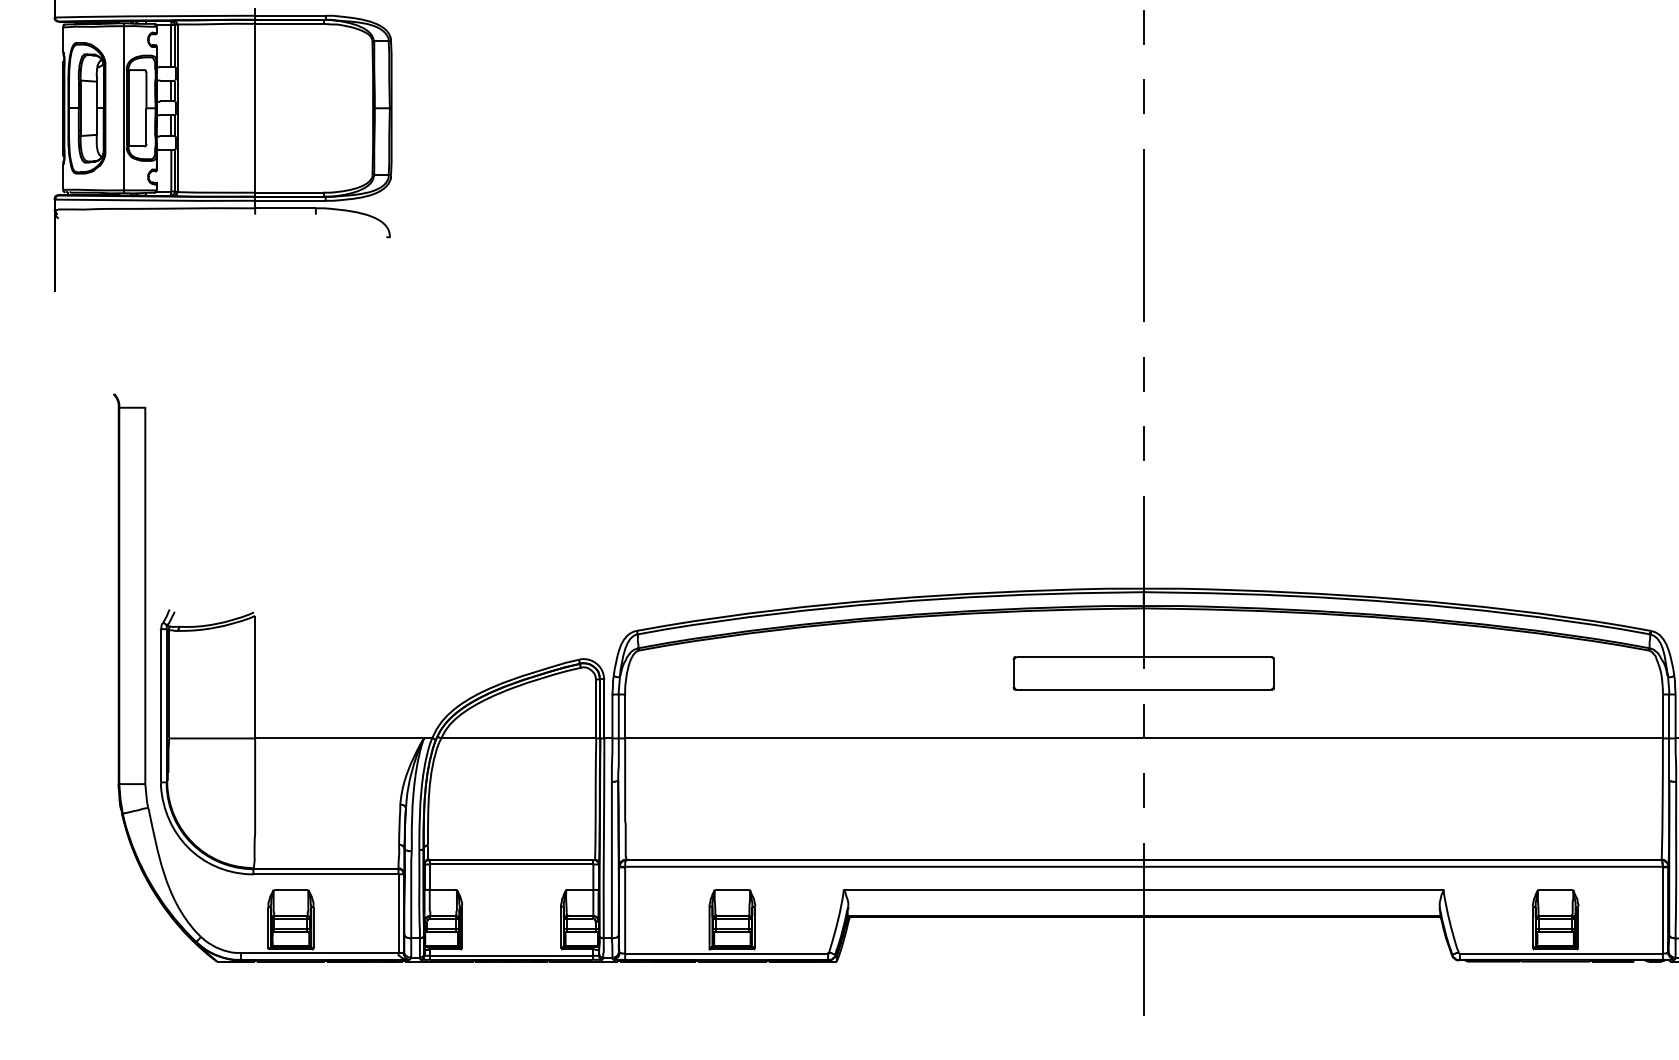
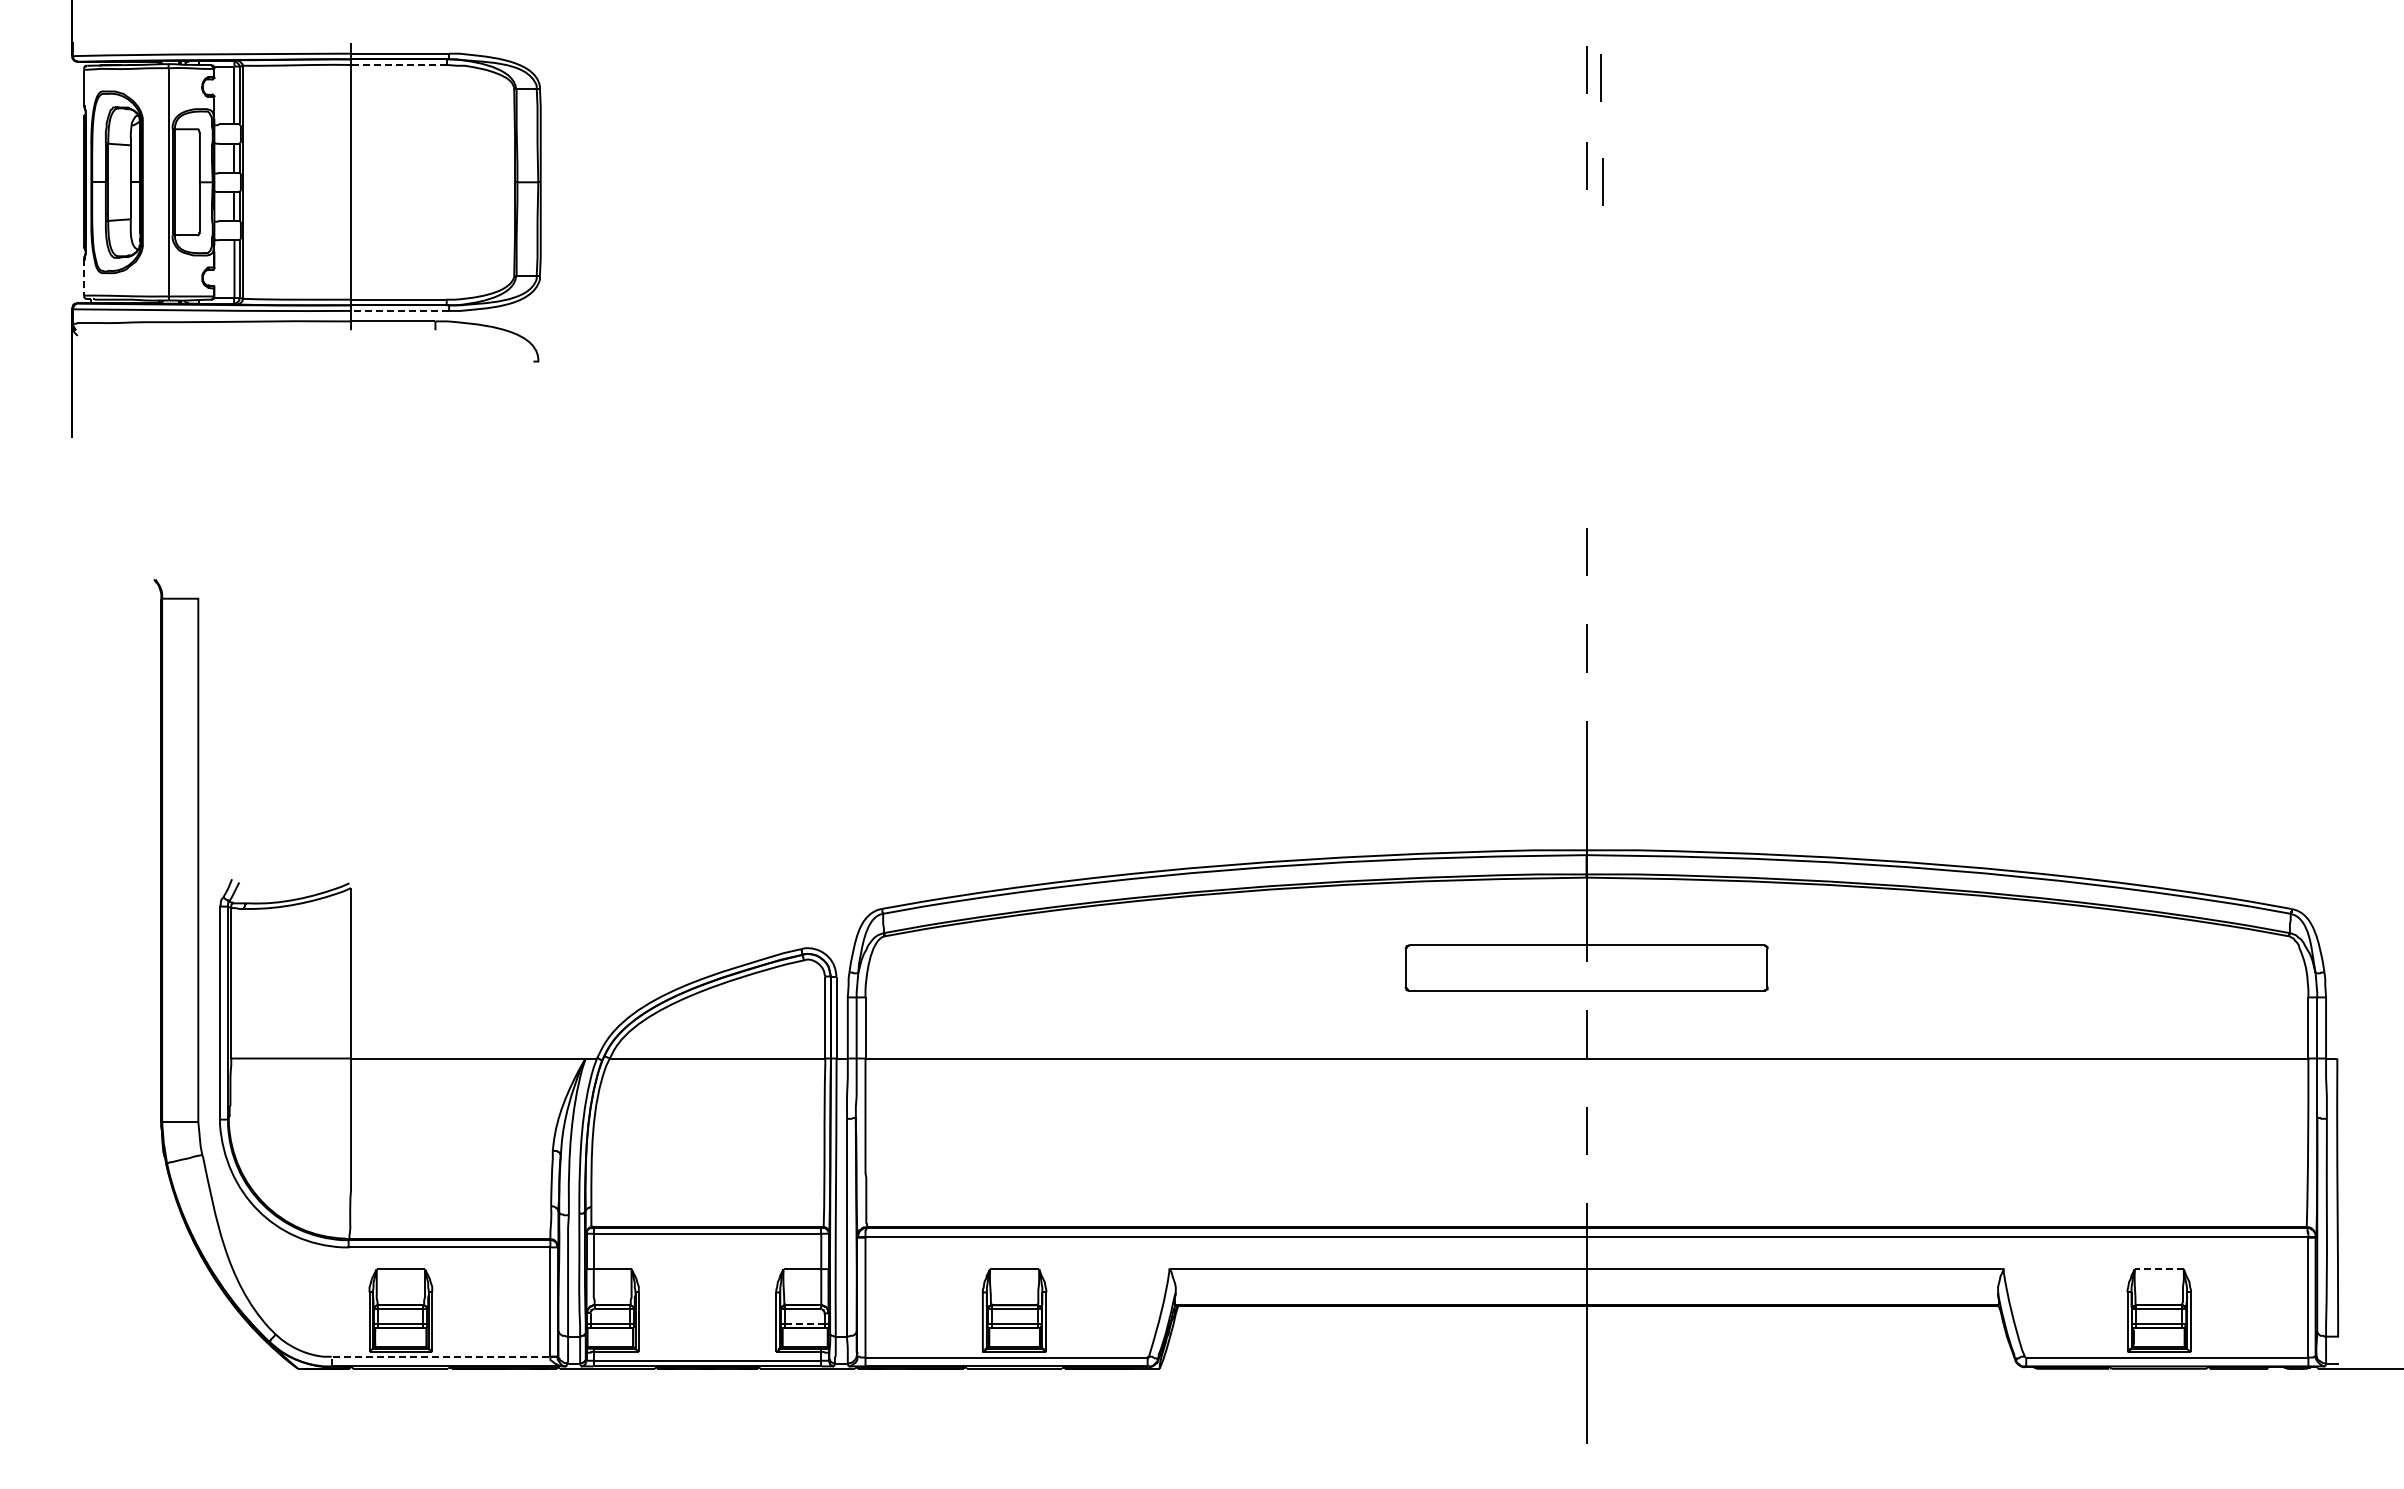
line: (289, 23) -> (398, 64), solid -> dashed
line: (1153, 32) -> (1600, 77), added
line: (1155, 107) -> (1602, 181), added
line: (63, 177) -> (84, 278), solid -> dashed
line: (290, 200) -> (399, 310), solid -> dashed
line: (1143, 235) -> (1586, 359), removed
line: (1555, 890) -> (2159, 1269), solid -> dashed
line: (581, 929) -> (804, 1323), solid -> dashed
line: (315, 952) -> (435, 1356), solid -> dashed

